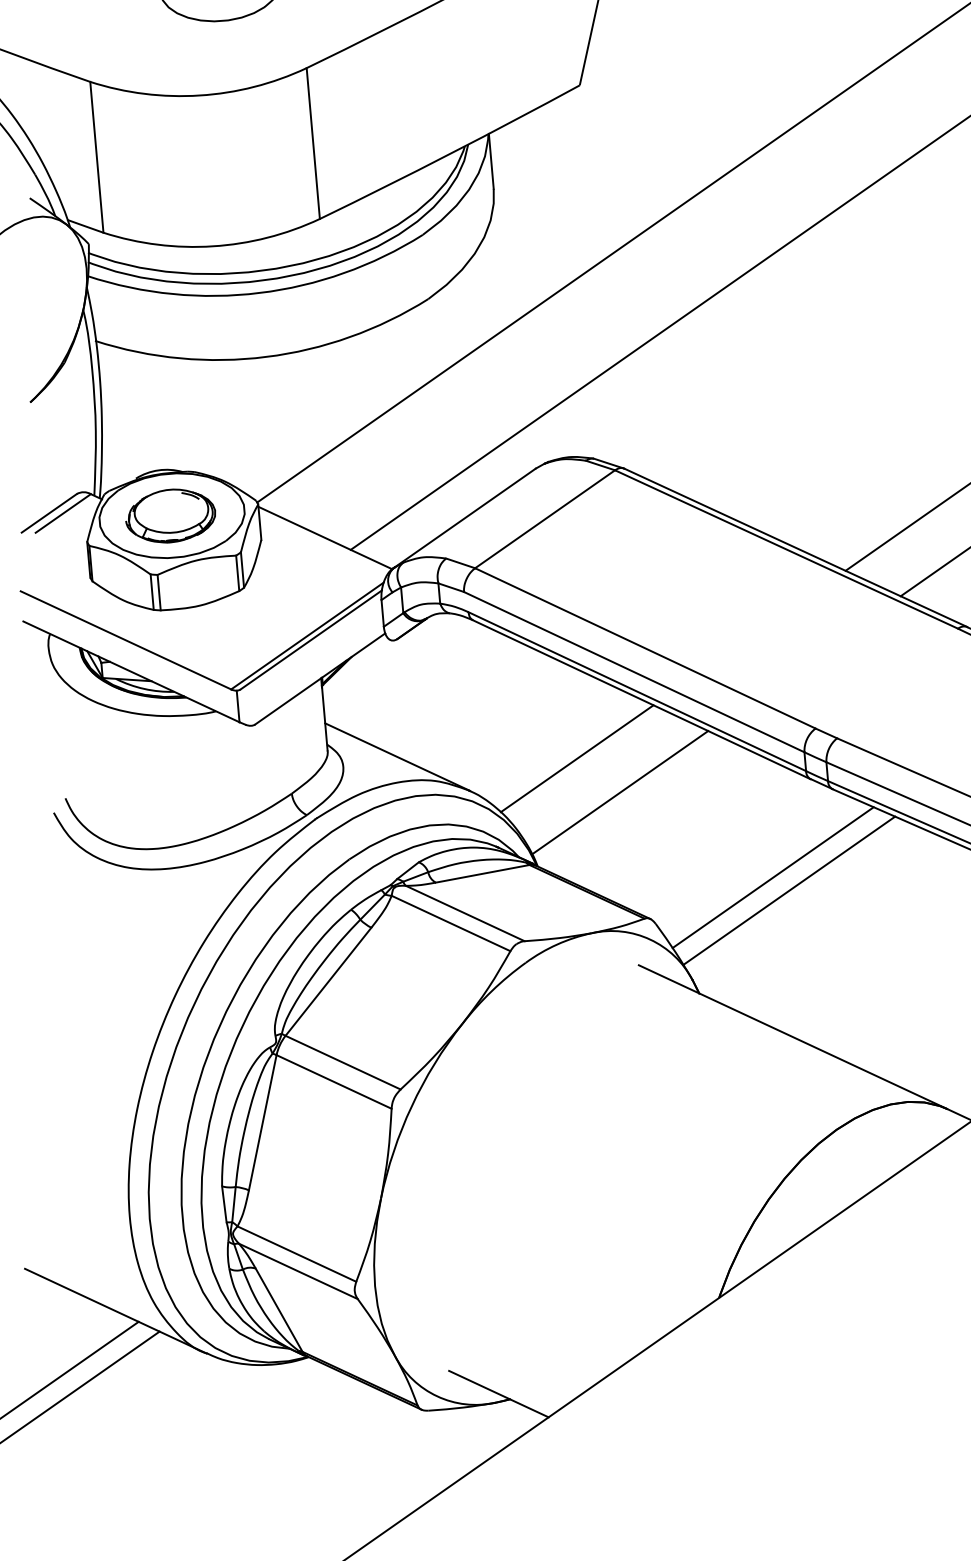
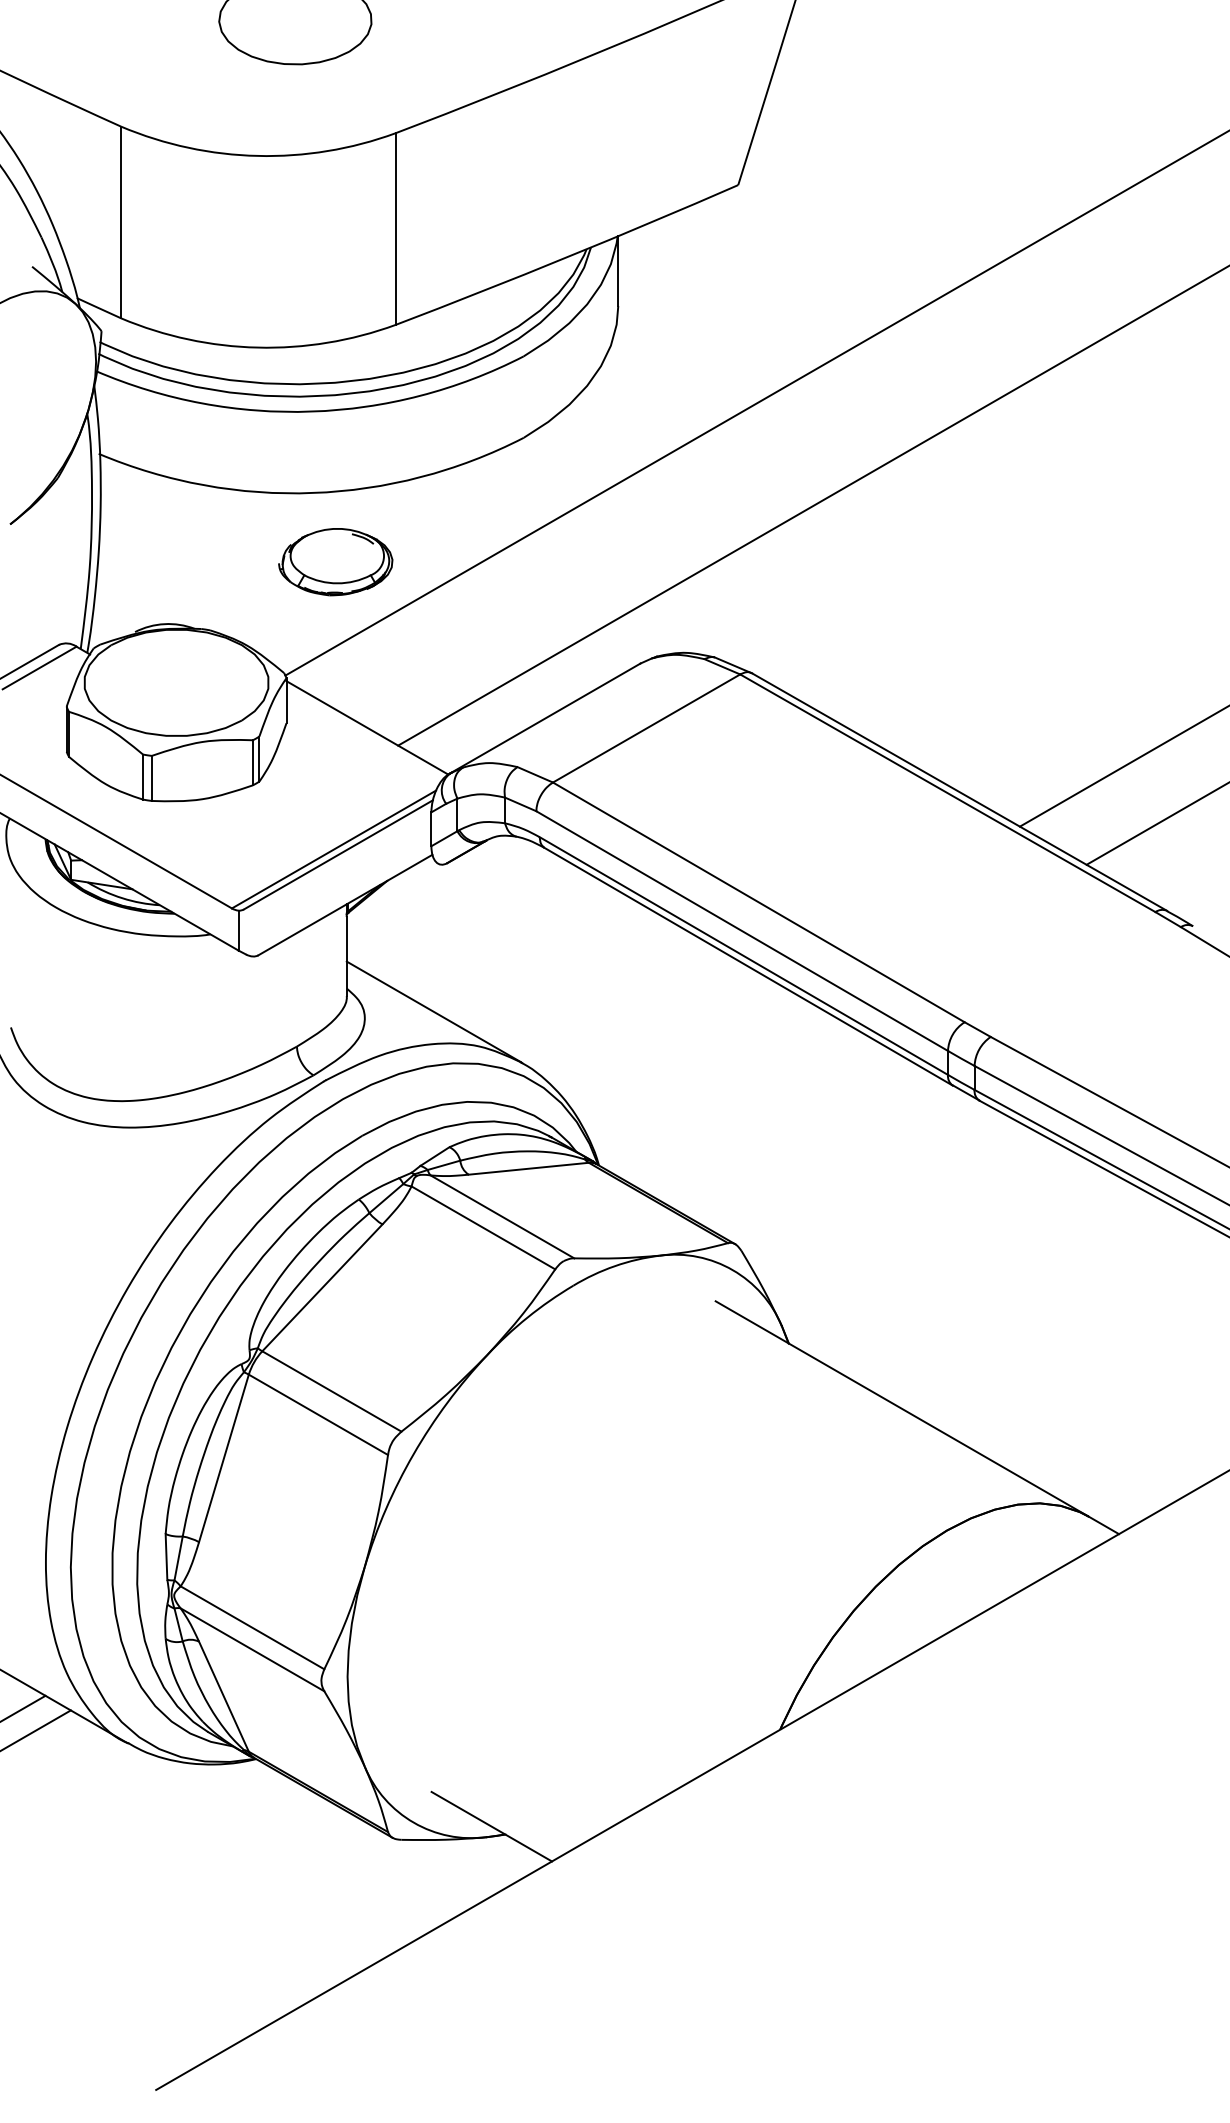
part: (170, 516) -> (335, 562), moved
line: (577, 759) -> (660, 1034), removed
line: (620, 792) -> (711, 1081), removed
line: (772, 877) -> (894, 1205), removed
line: (789, 890) -> (913, 1223), removed

